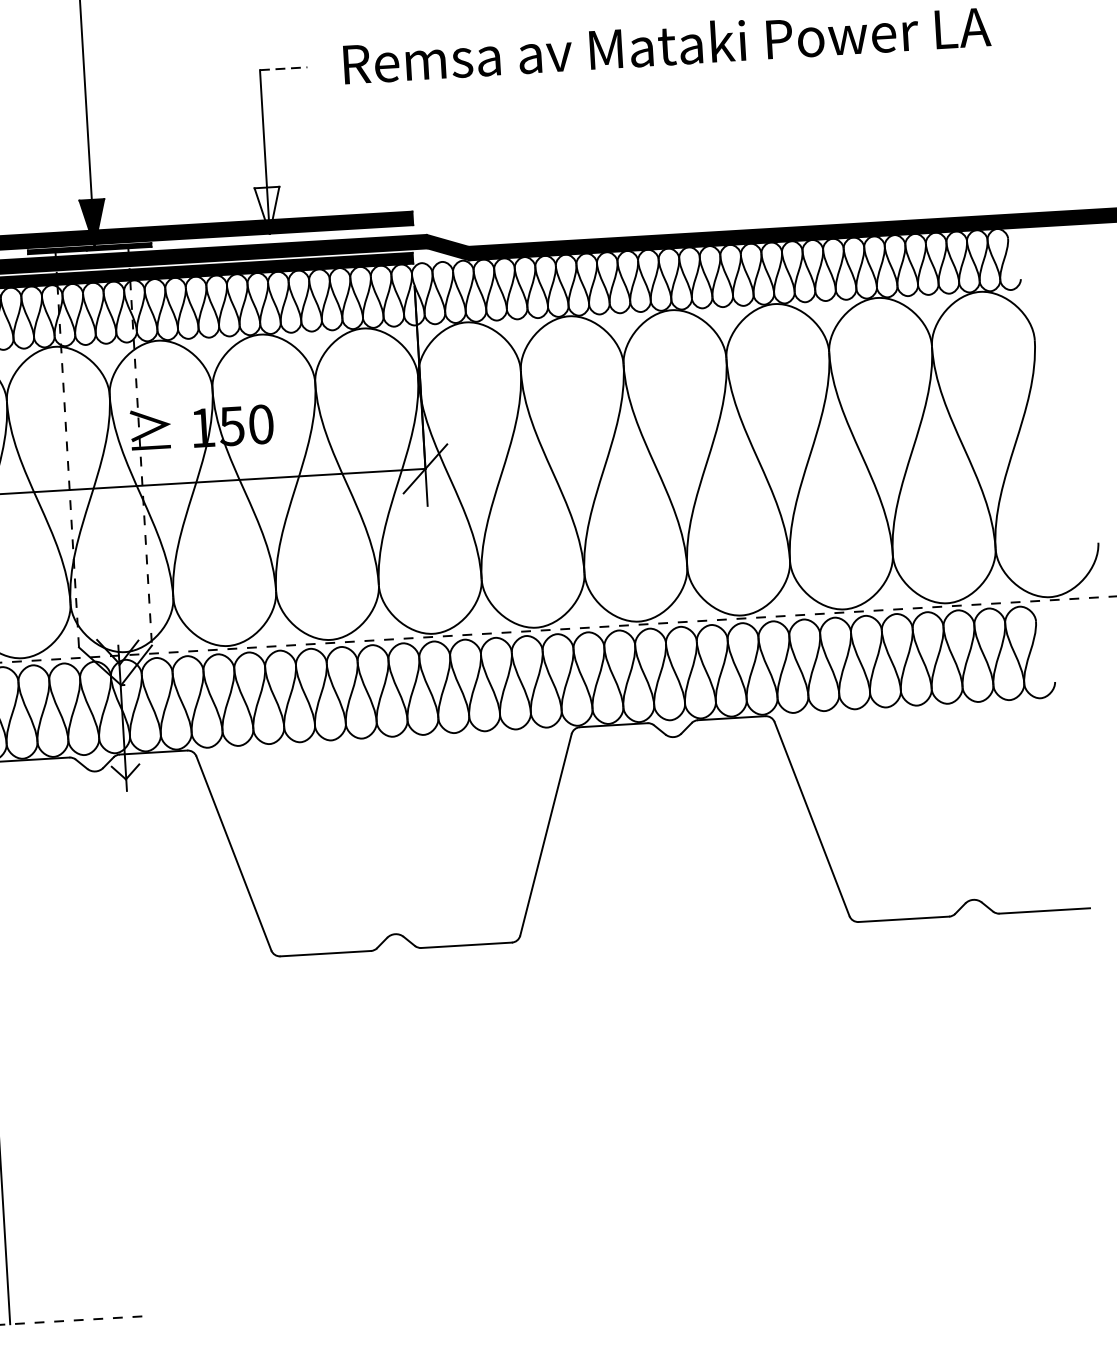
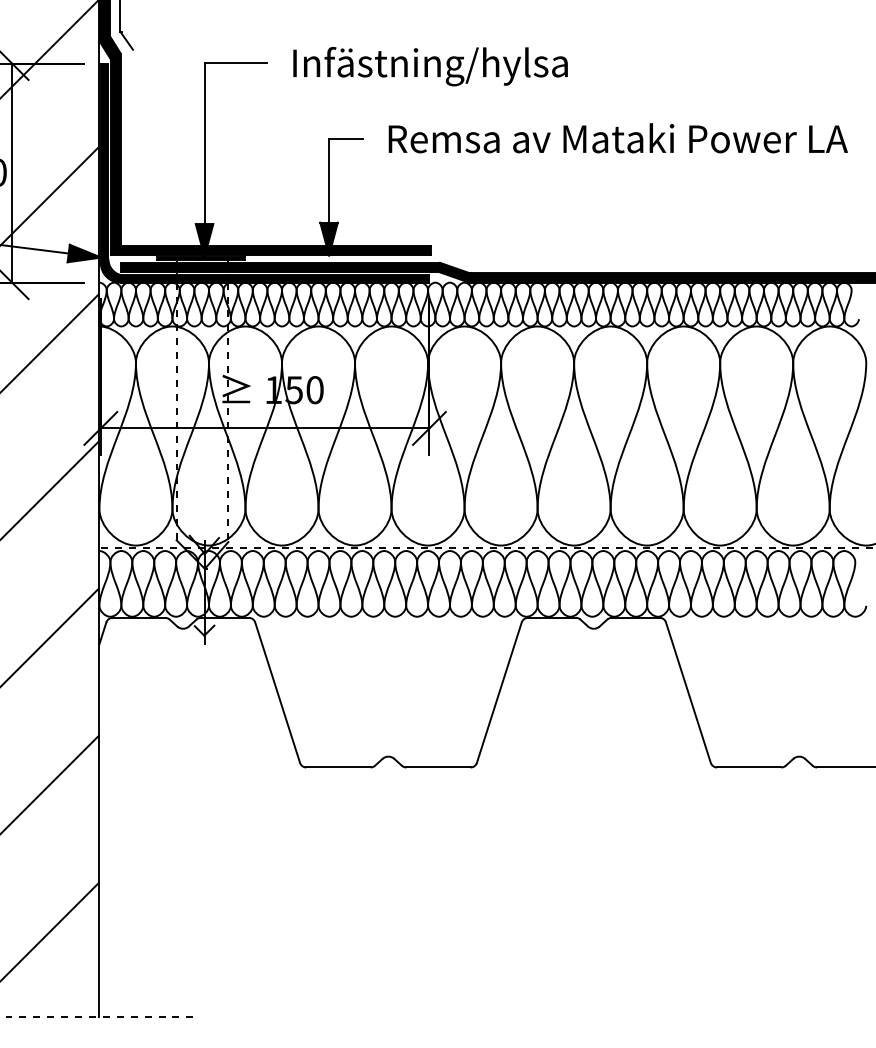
line: (283, 69) -> (345, 139), dashed -> solid
fill: (267, 209) -> (328, 238), added

